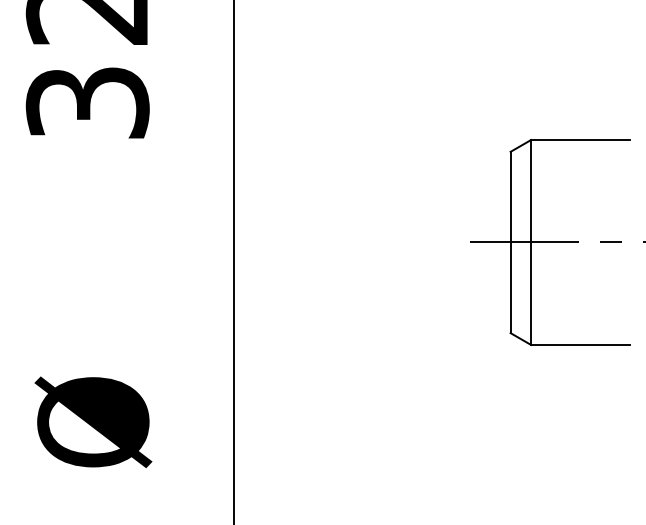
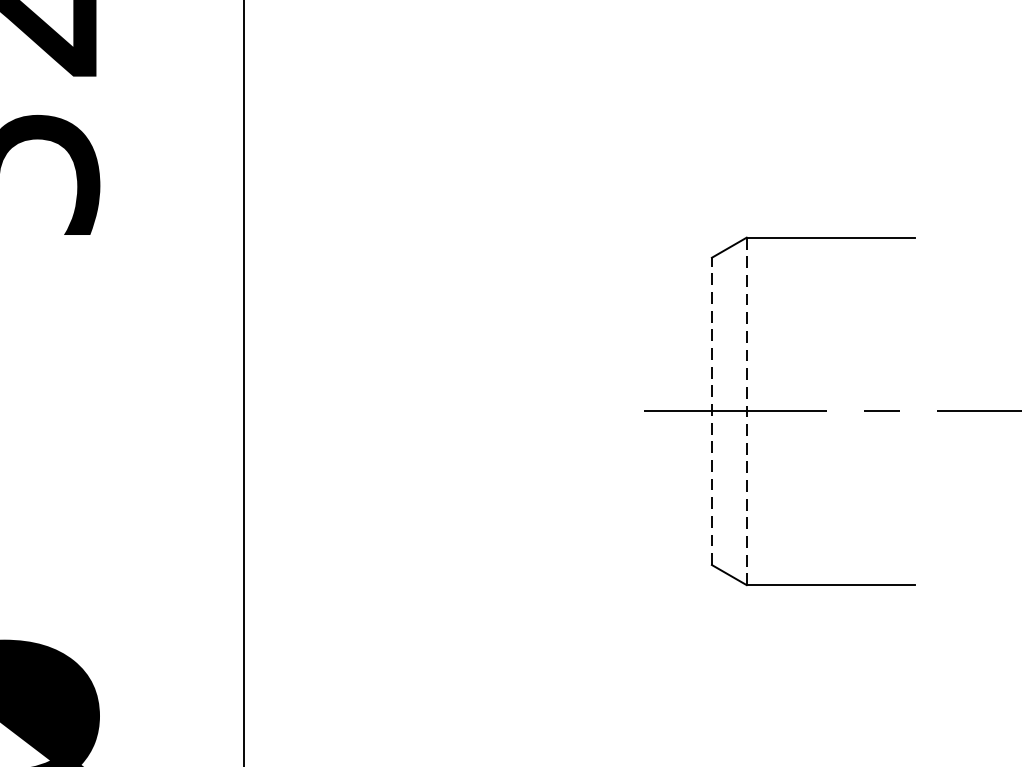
line: (510, 242) -> (711, 411), solid -> dashed
line: (531, 242) -> (747, 411), solid -> dashed

